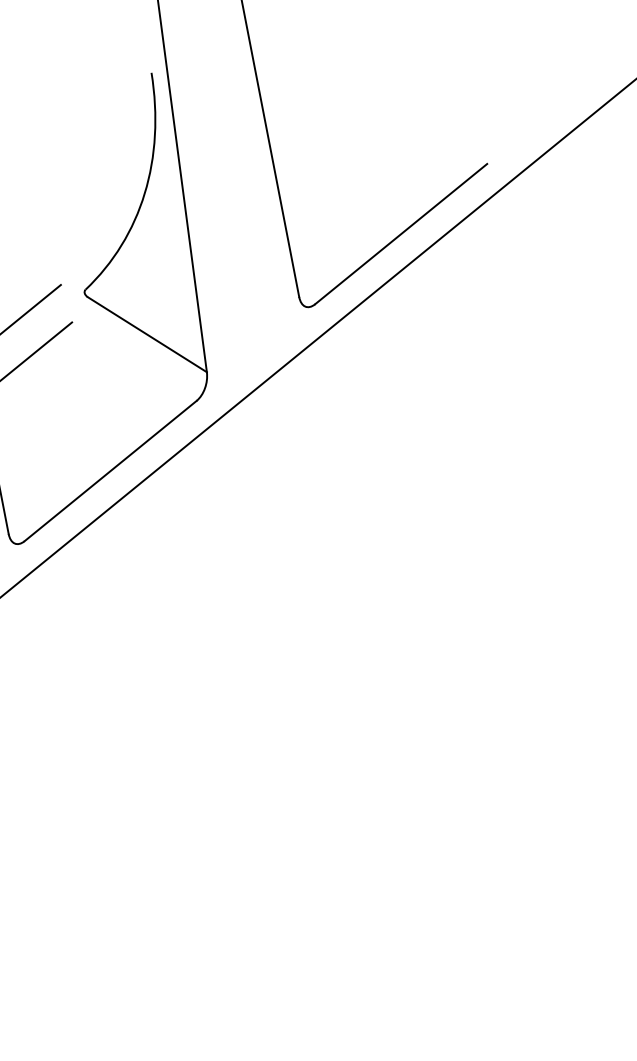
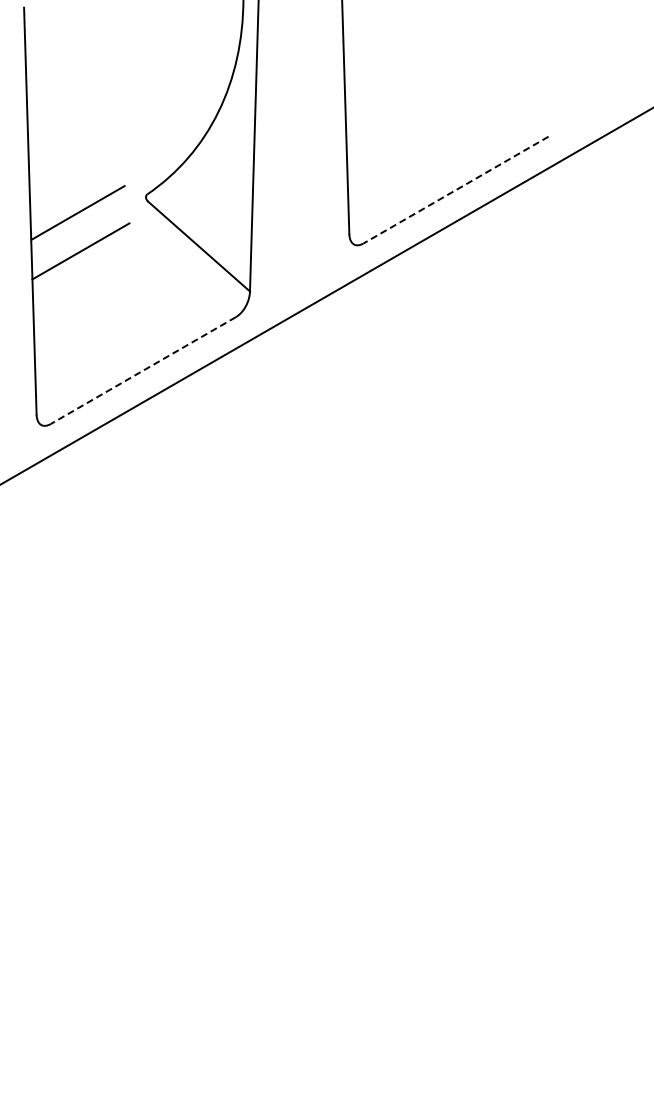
line: (401, 234) -> (456, 190), solid -> dashed
line: (110, 470) -> (143, 370), solid -> dashed

